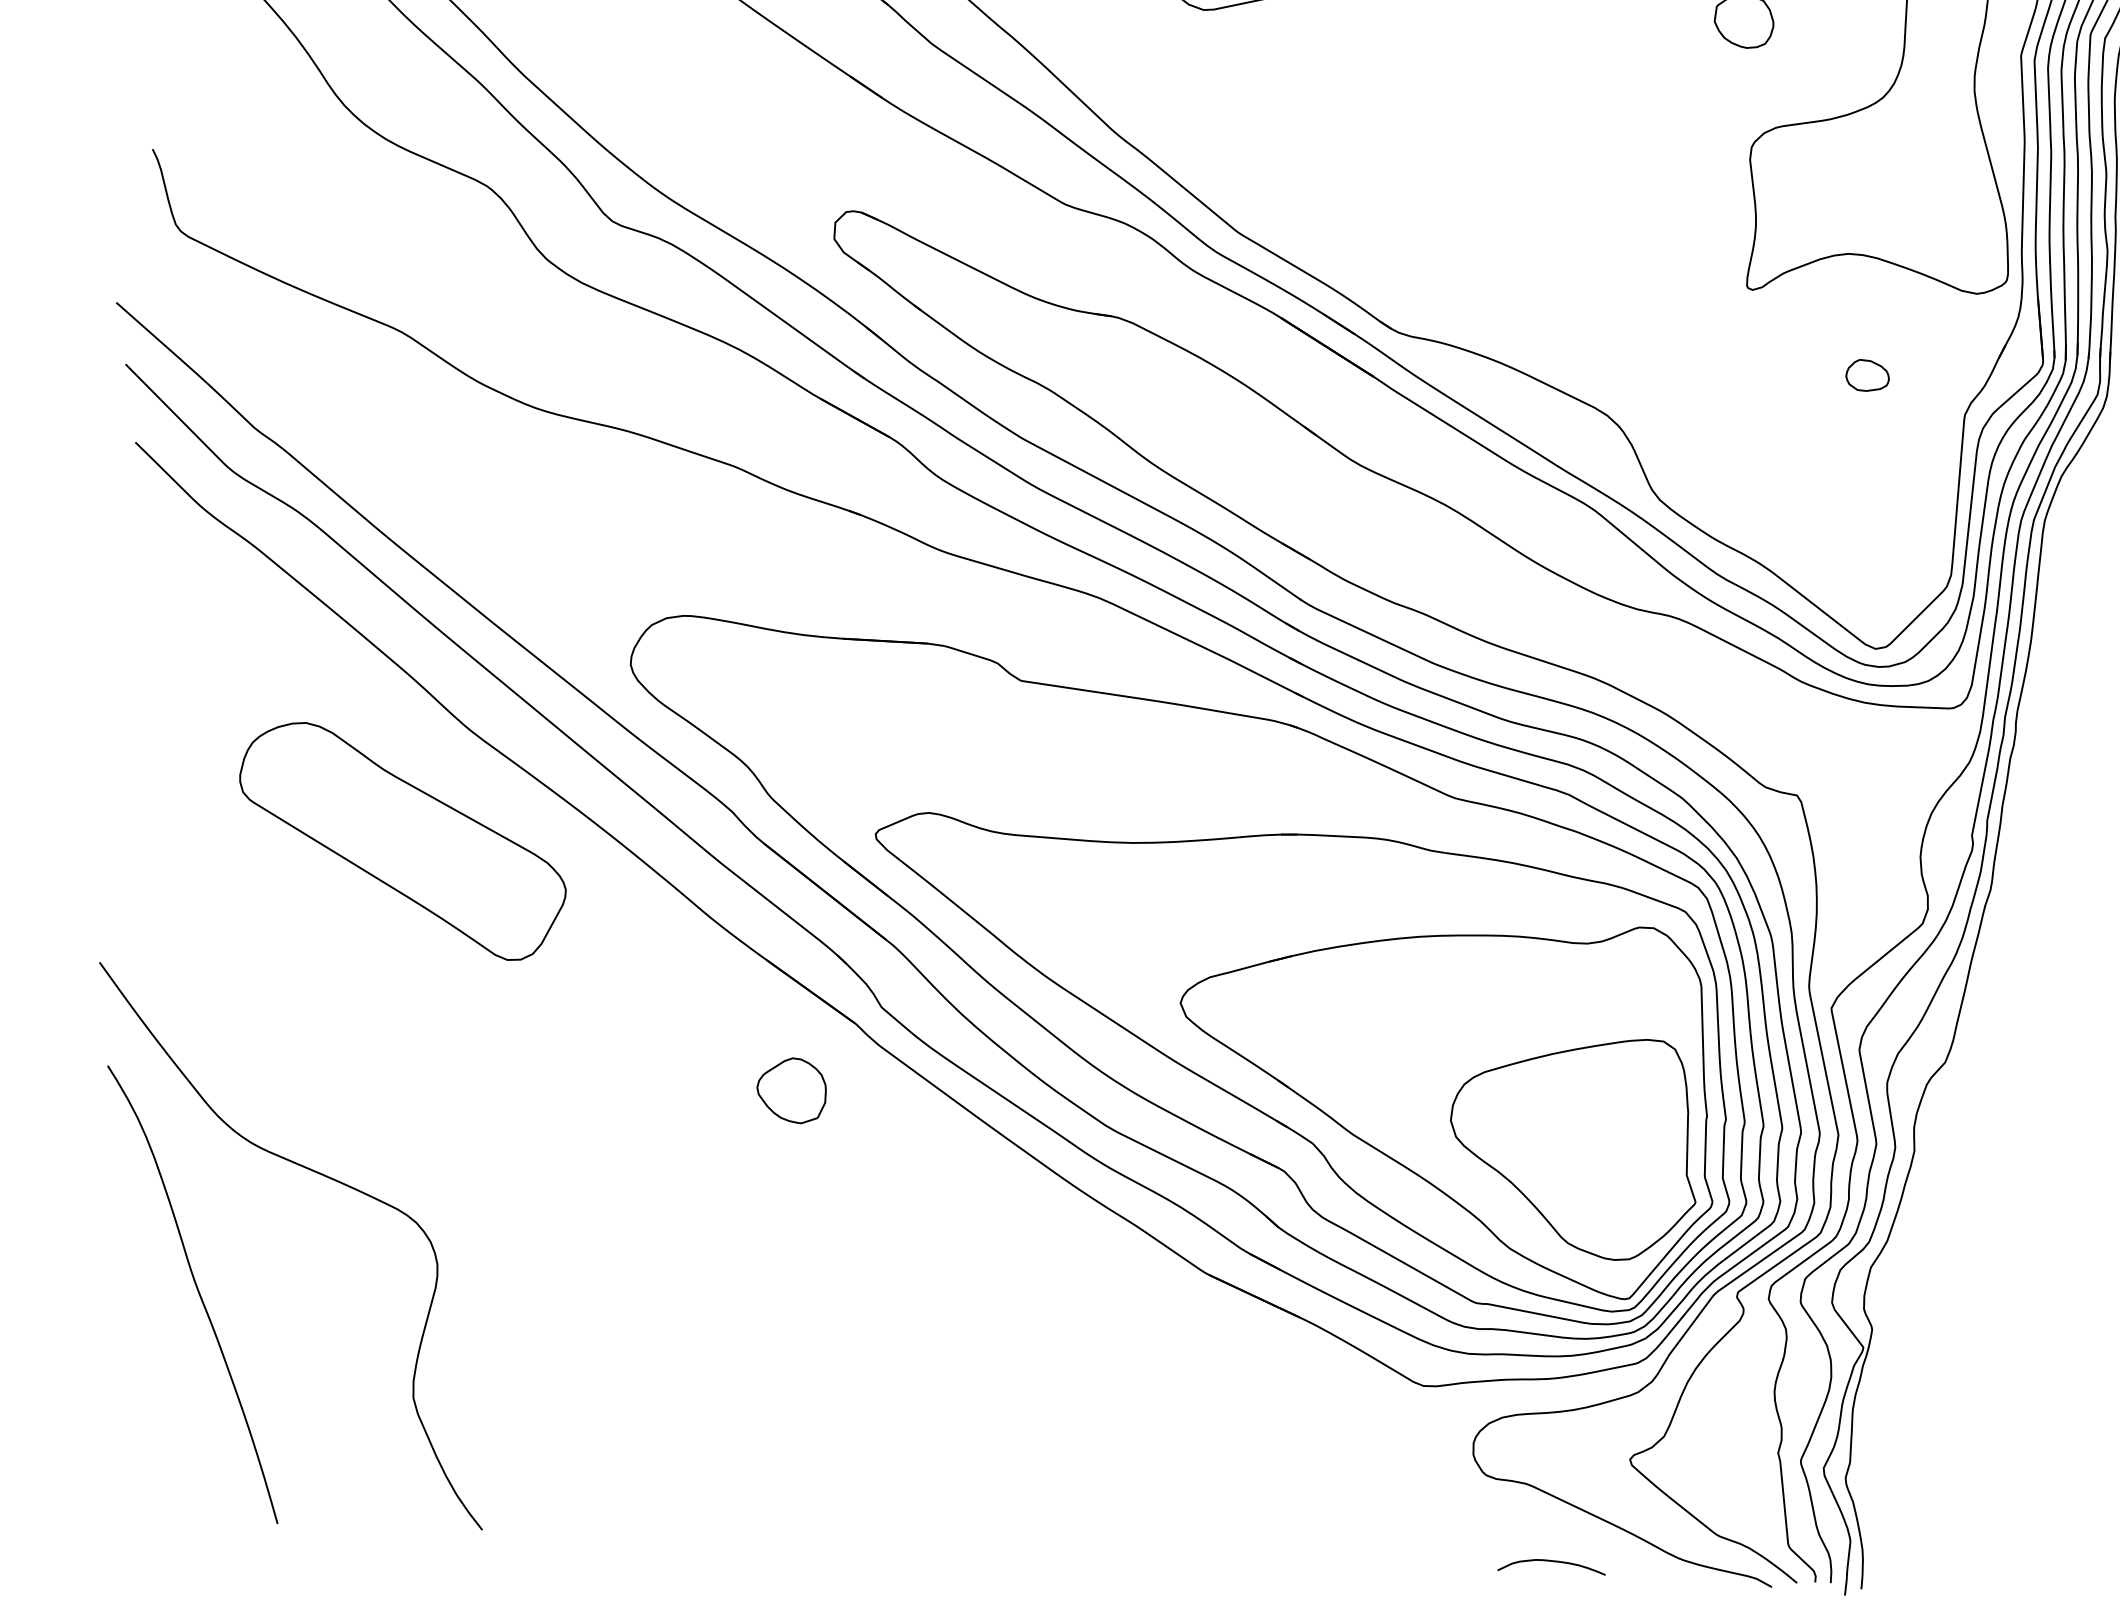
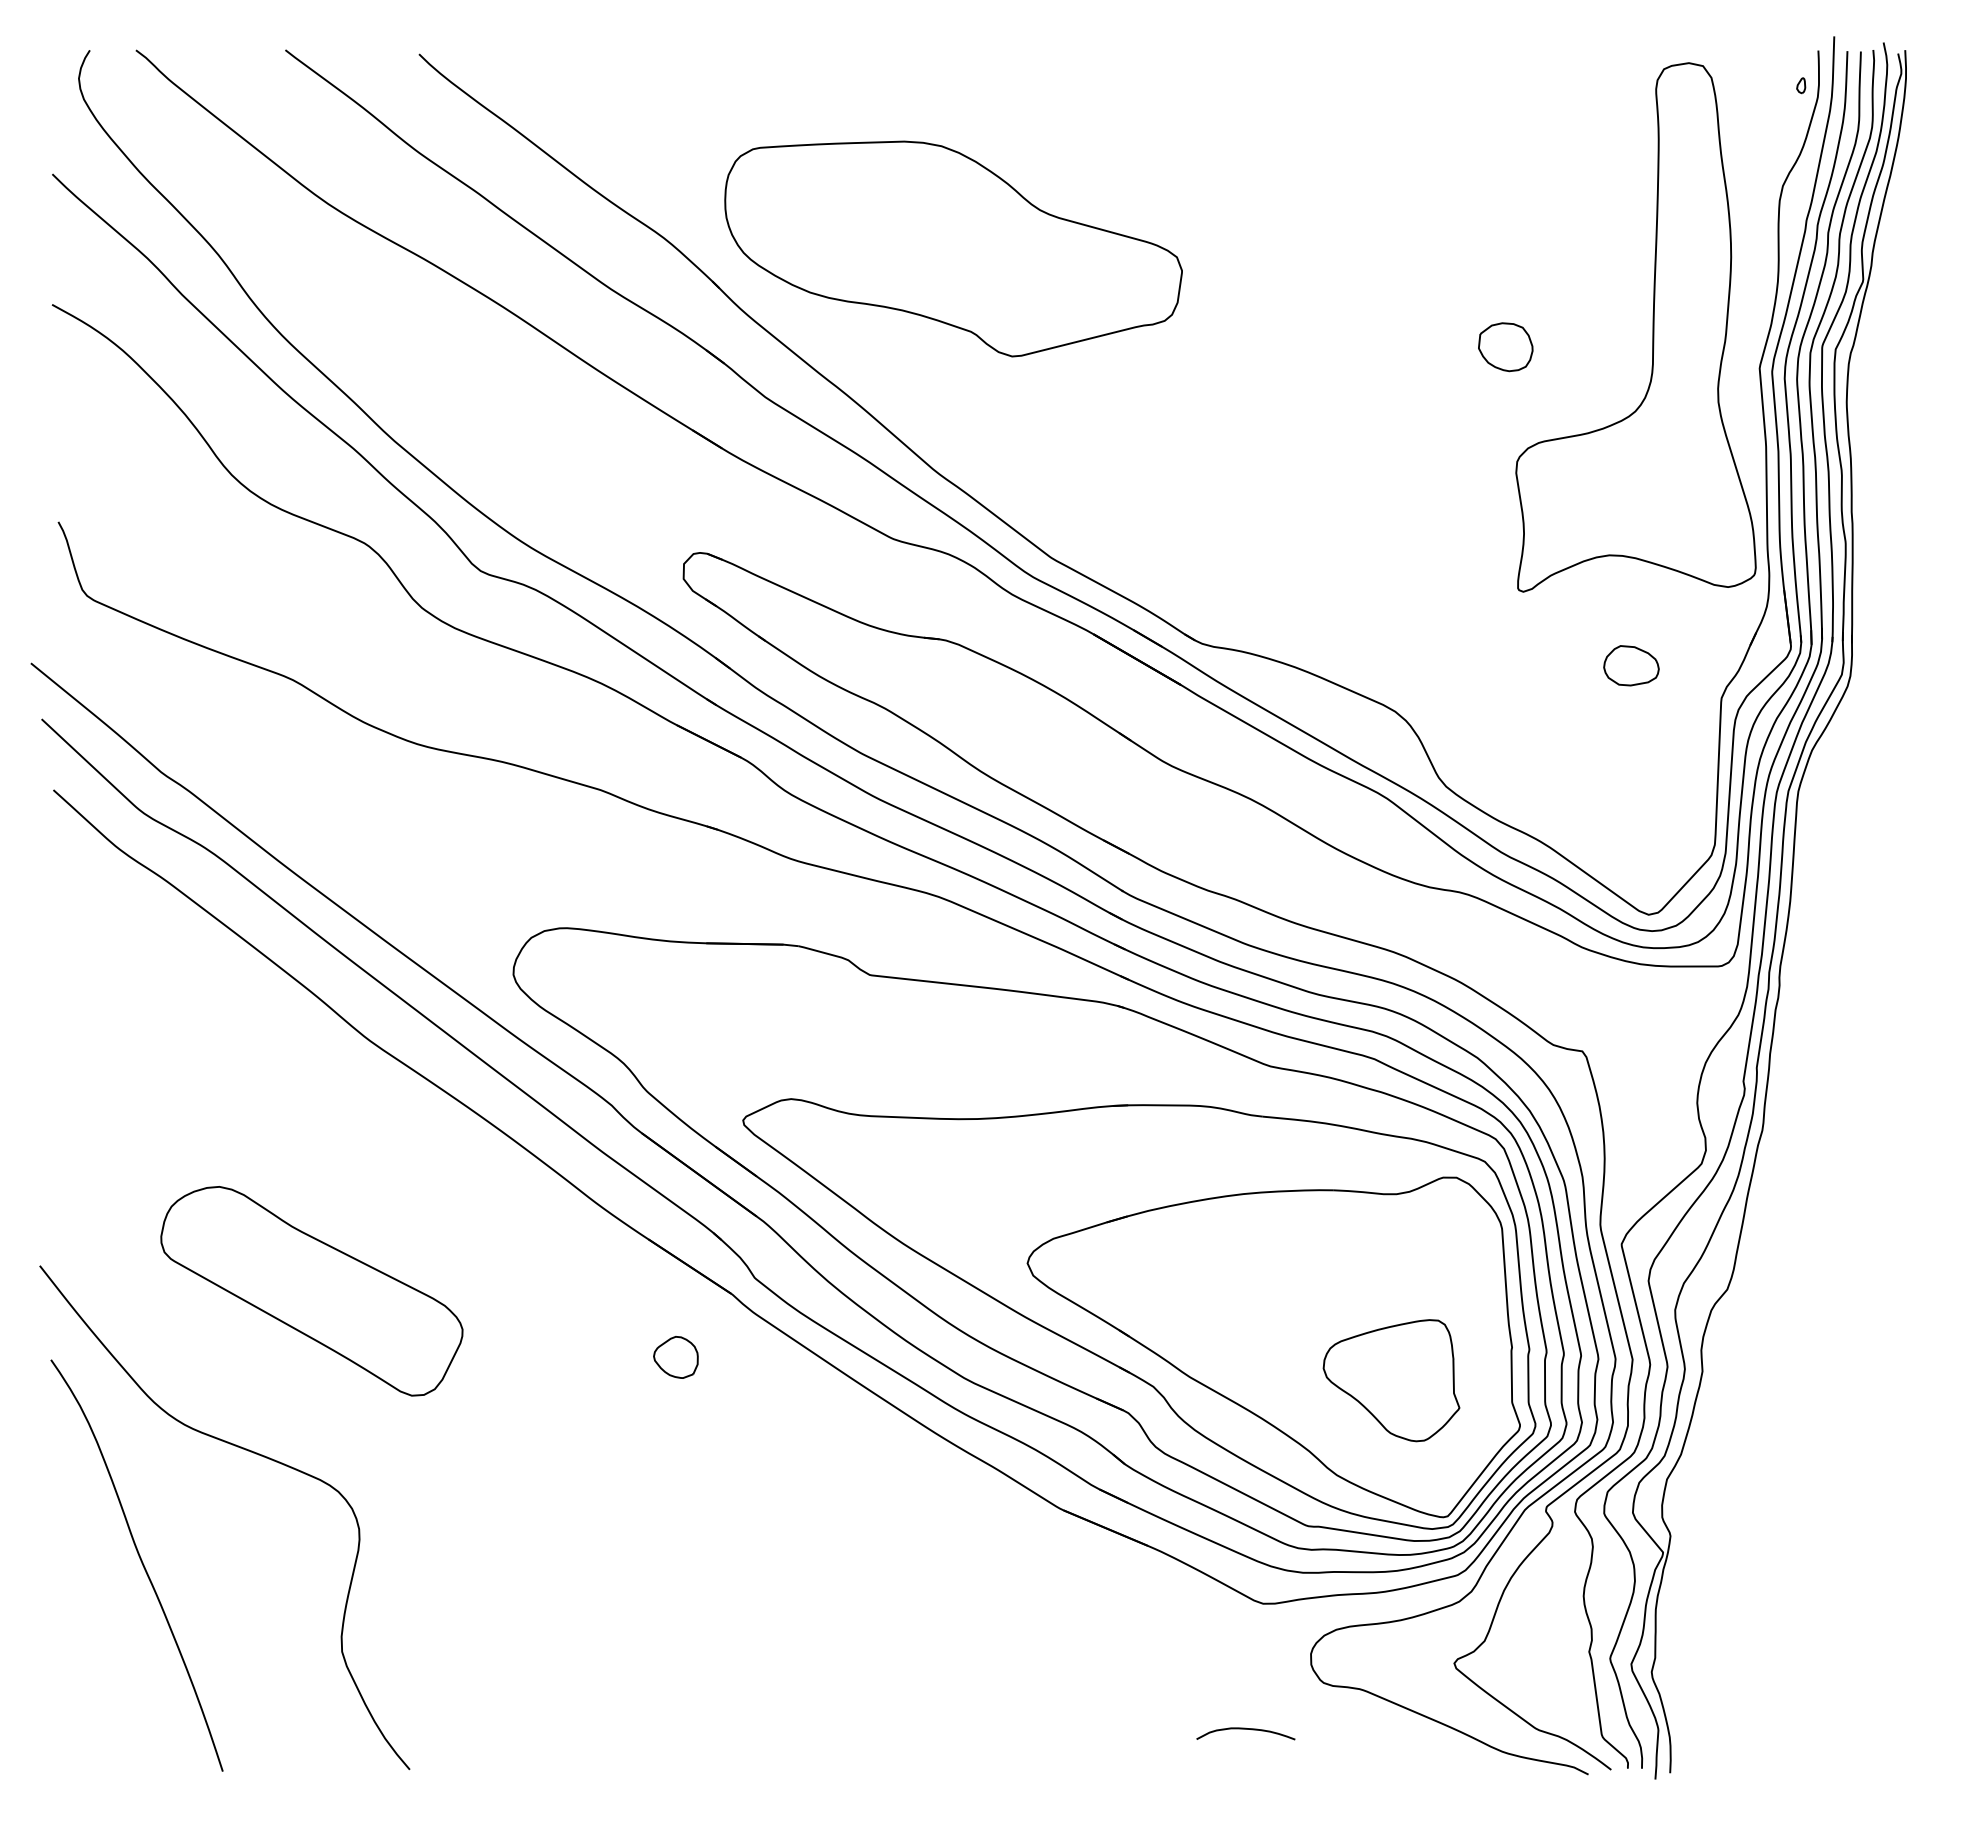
part: (1867, 375) -> (1631, 665), size x1.4
part: (402, 841) -> (311, 1291), moved
part: (791, 1090) -> (675, 1357), size x0.7
part: (1573, 1147) -> (1391, 1380), size x0.6
curve: (1551, 1561) -> (1245, 1729), moved

